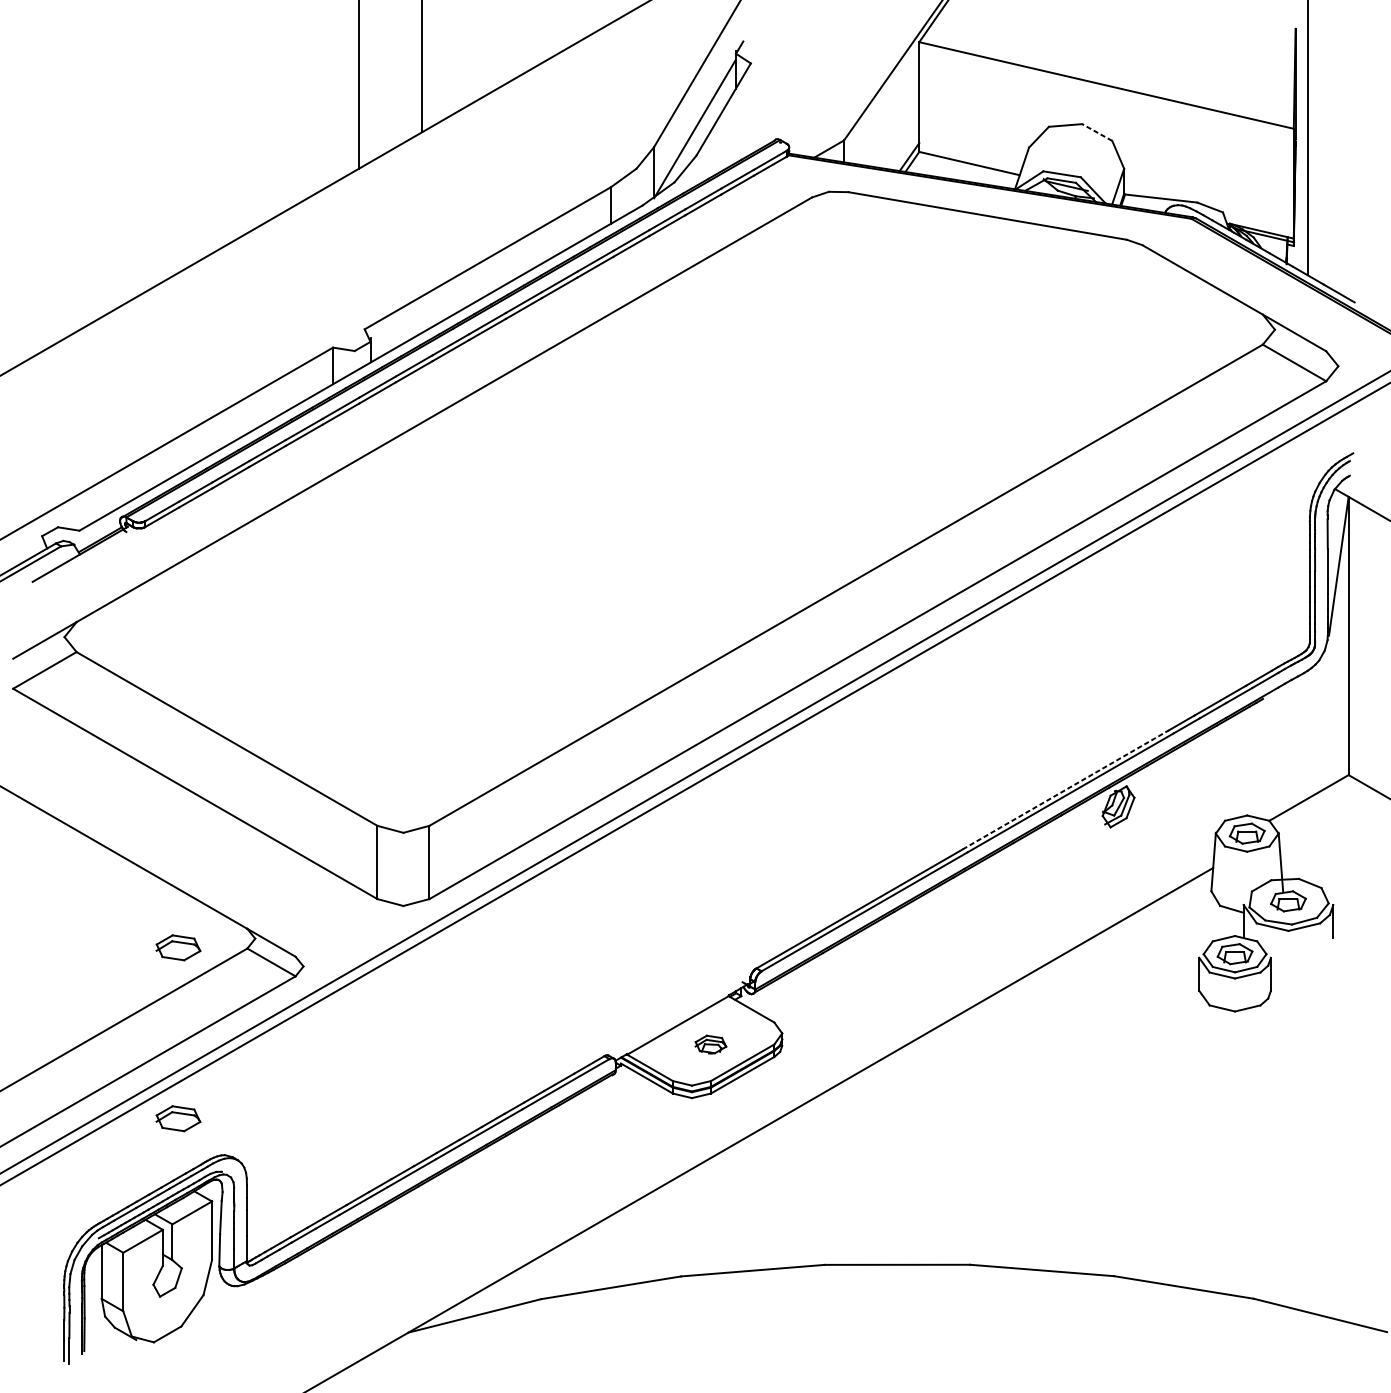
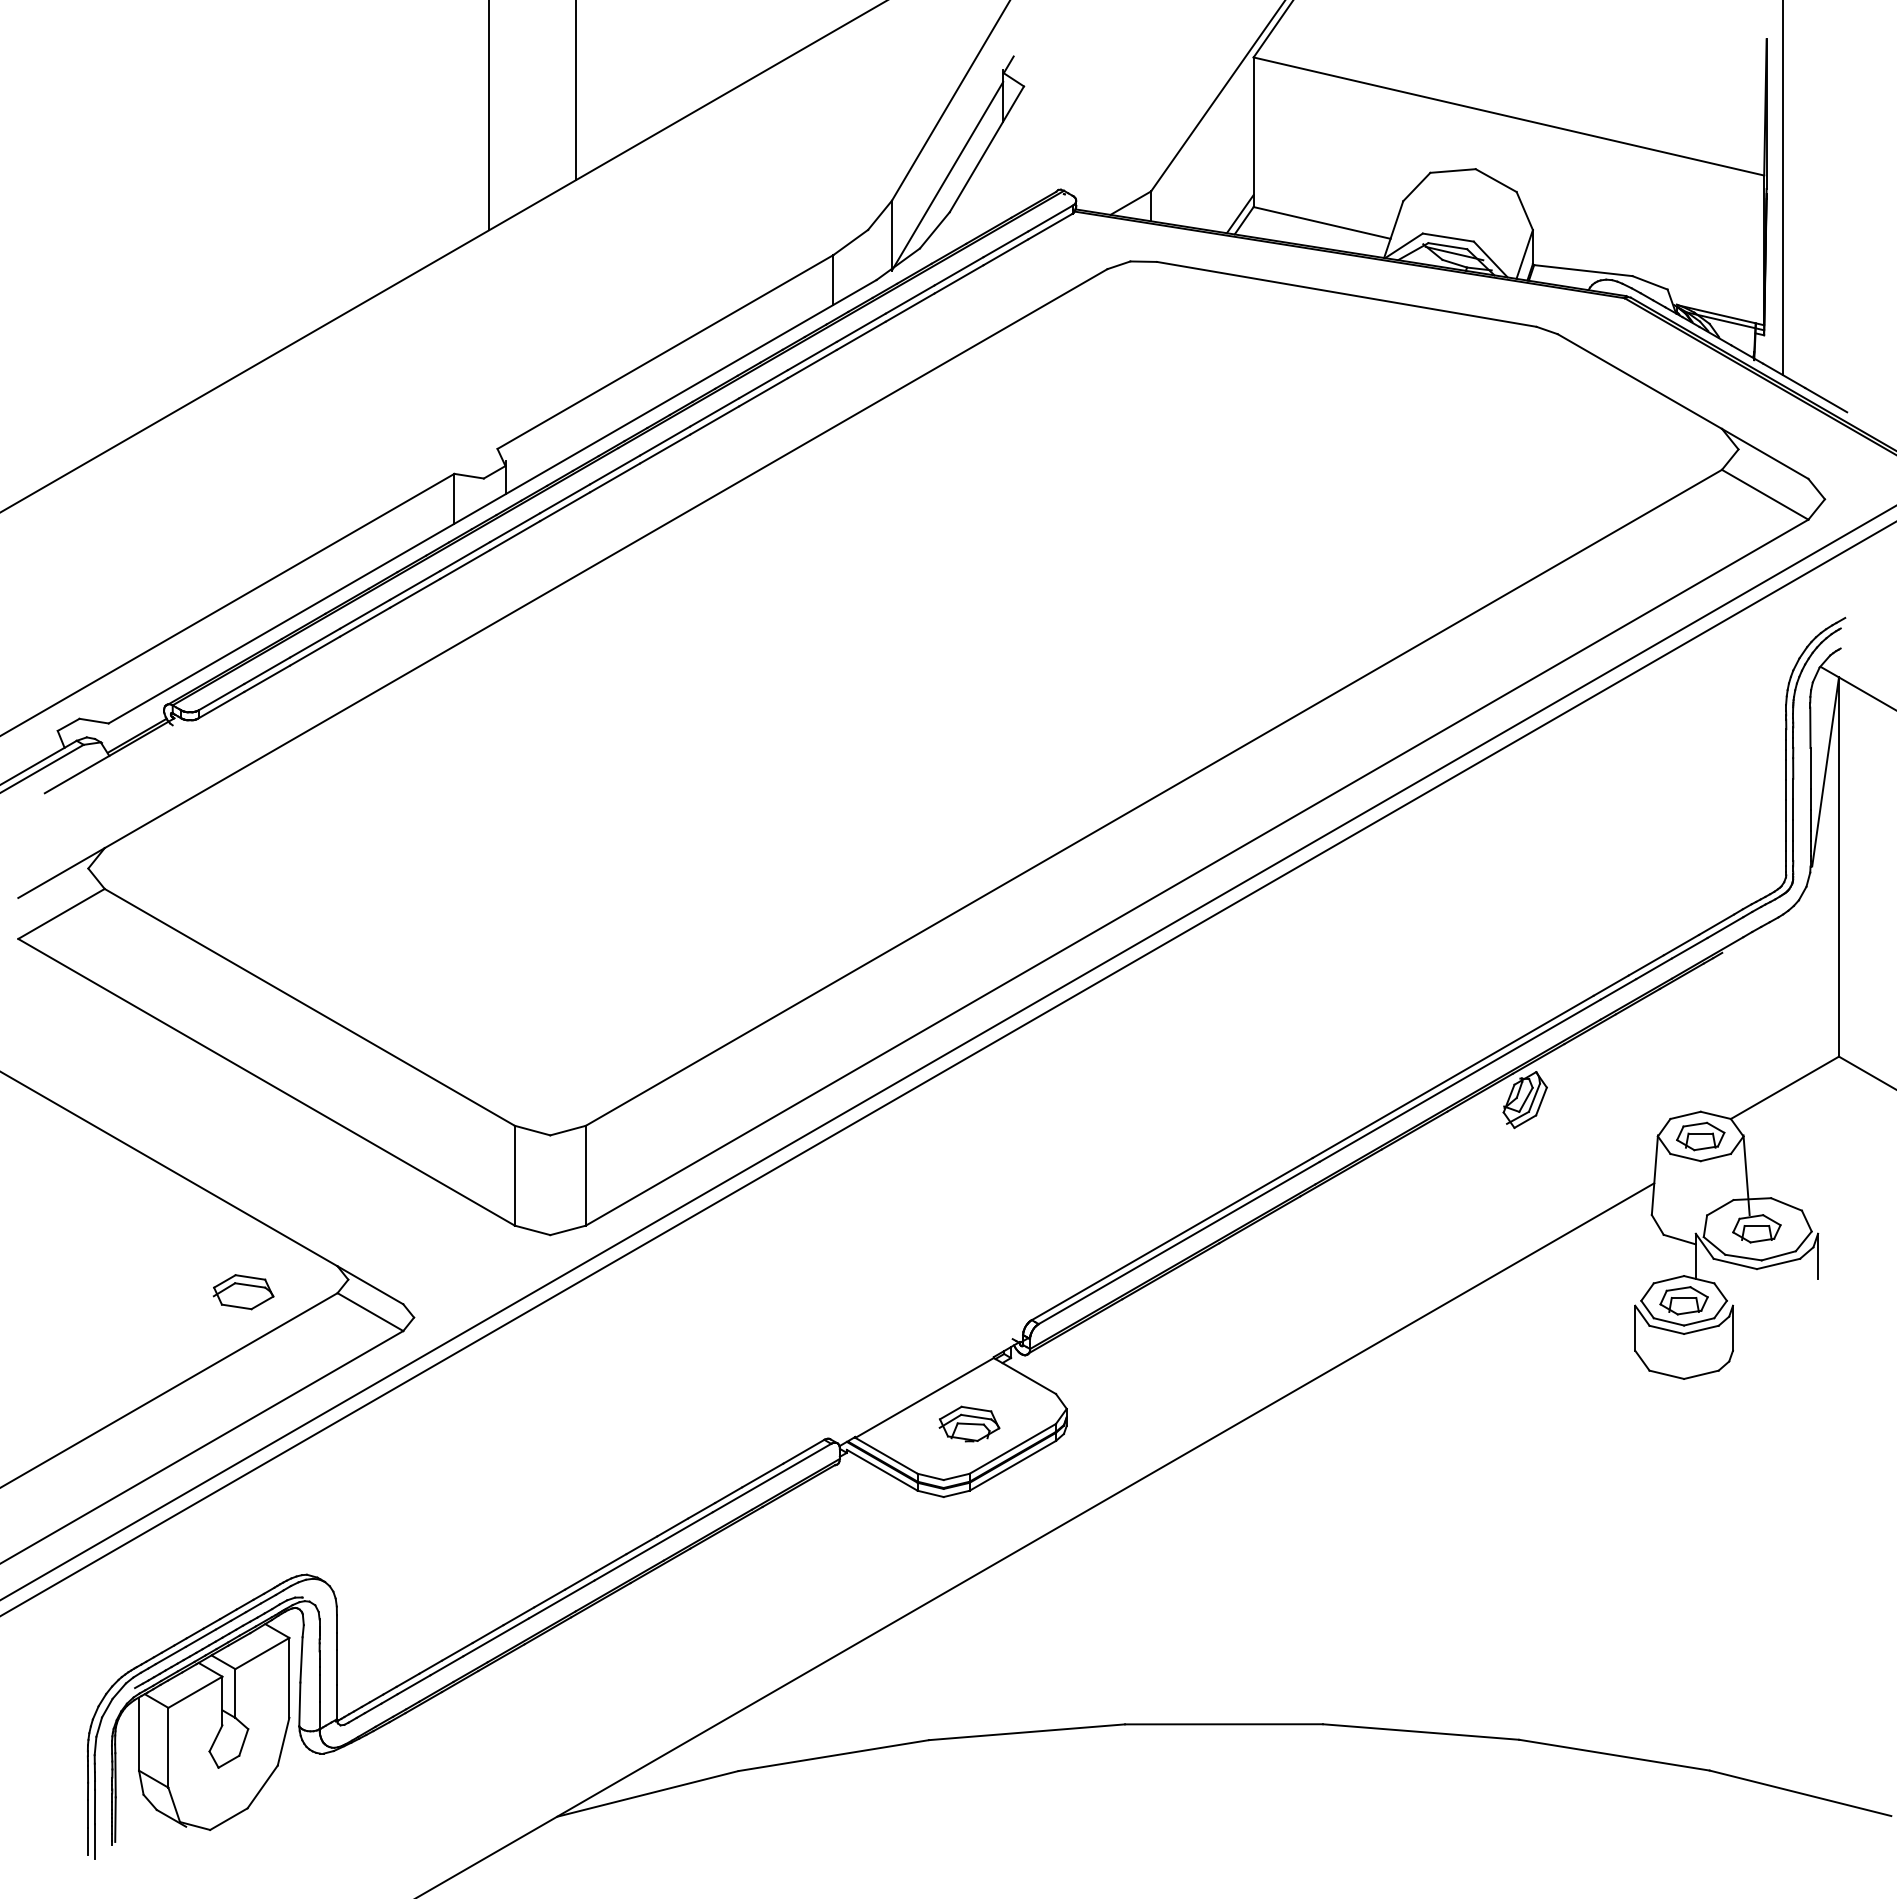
line: (1096, 132) -> (1495, 180), dashed -> solid
line: (1065, 789) -> (1453, 1076), dashed -> solid
part: (710, 1044) -> (969, 1423), size x1.43
part: (178, 1118) -> (243, 1525), removed

